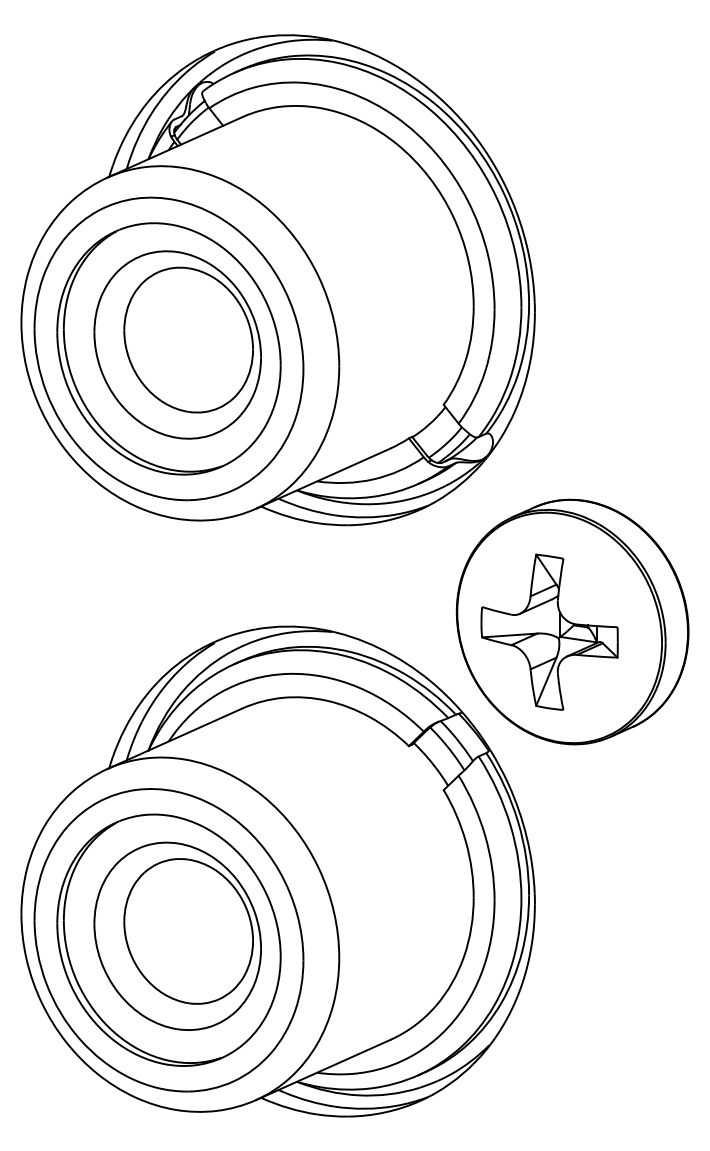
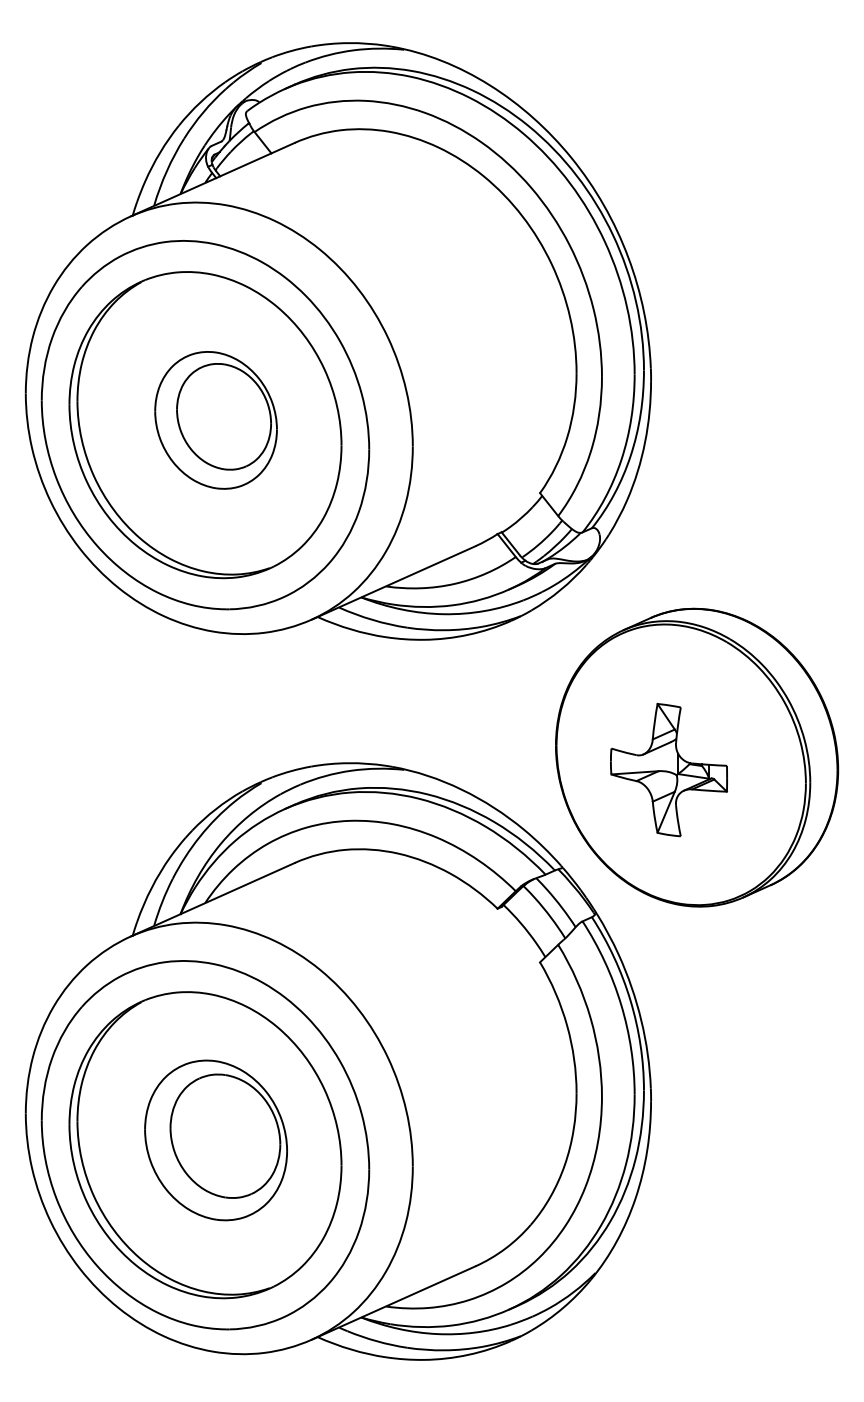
part: (177, 345) -> (215, 420), size x0.6
part: (549, 631) -> (668, 769), size x0.7
part: (177, 936) -> (215, 1140), size x0.7

